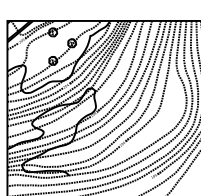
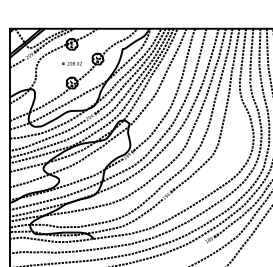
line: (52, 46) -> (71, 63), added

